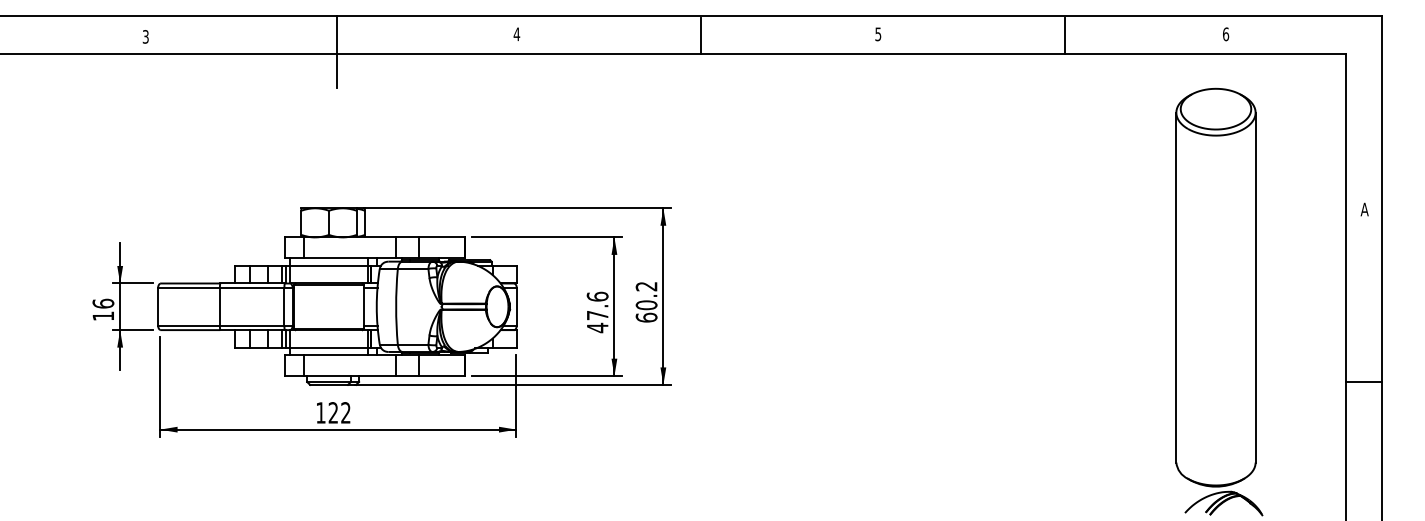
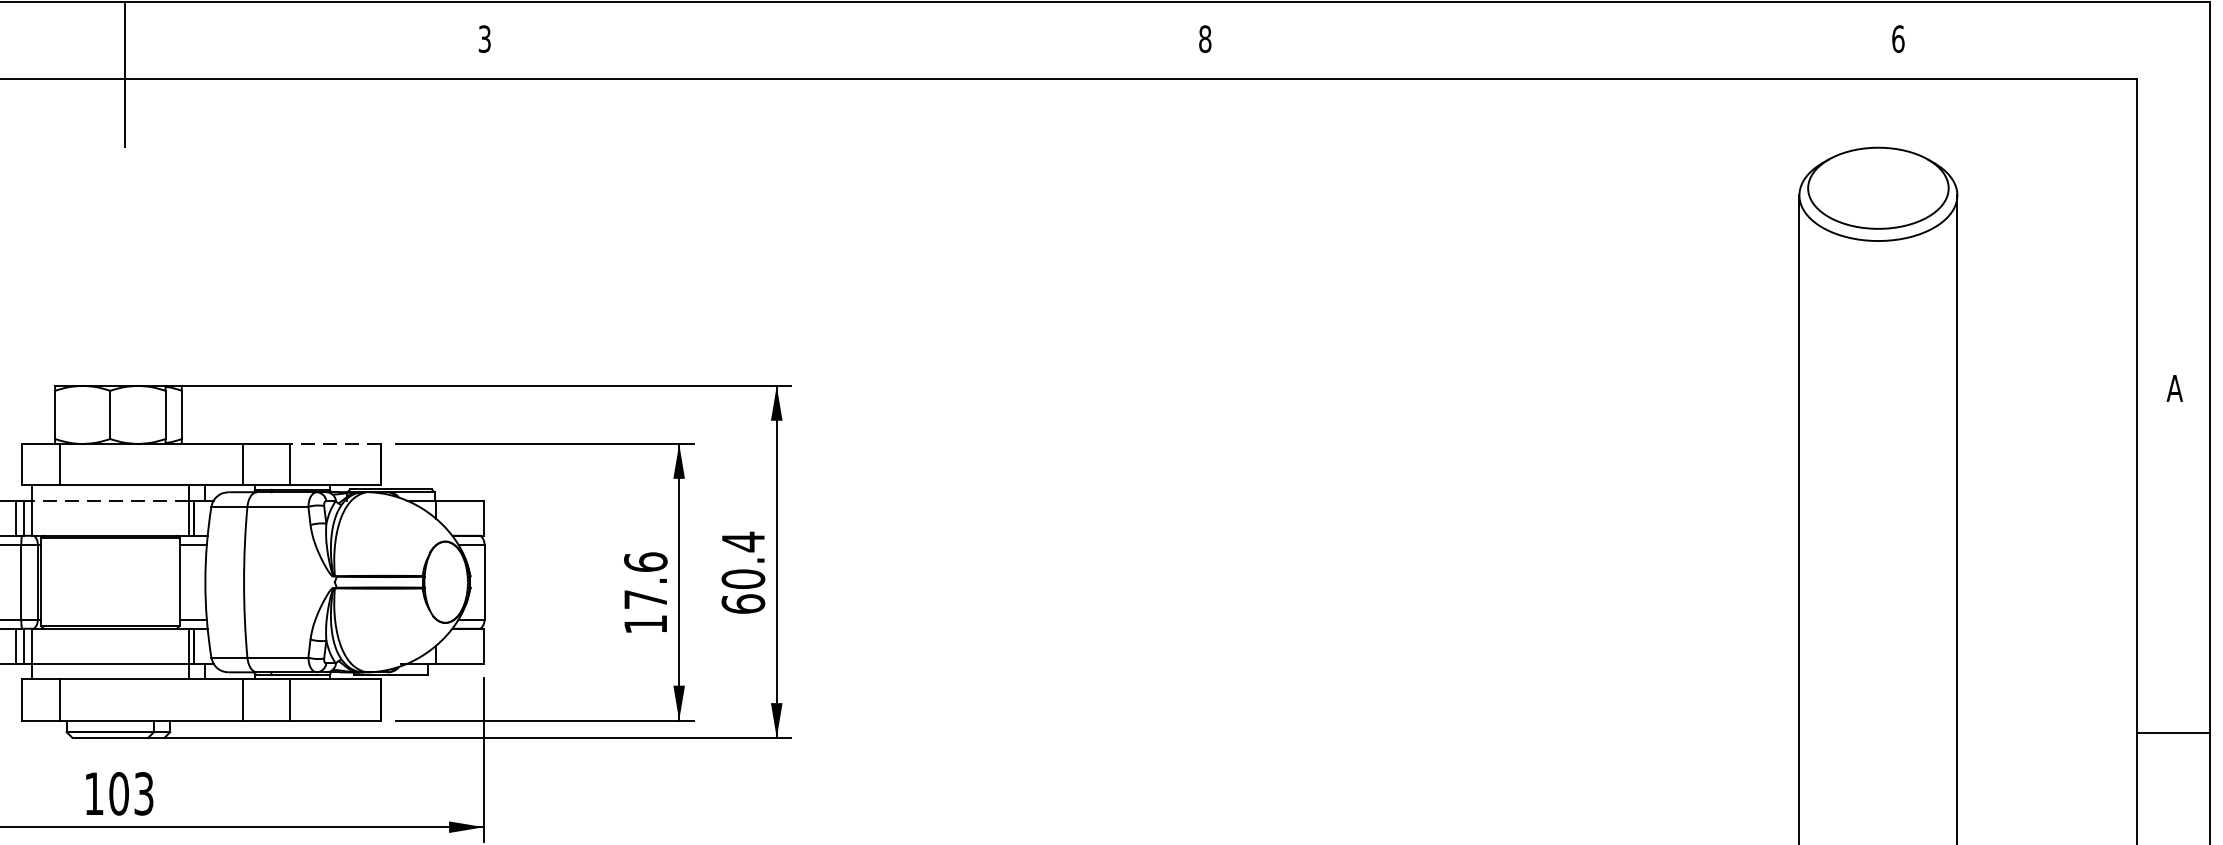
text: (516, 34) -> (483, 39), 4 -> 3
text: (878, 34) -> (1205, 39), 5 -> 8
line: (700, 35) -> (850, 41), removed
line: (1065, 35) -> (1578, 41), removed
line: (441, 237) -> (334, 444), solid -> dashed
line: (328, 266) -> (109, 501), solid -> dashed
text: (646, 286) -> (743, 541), 60.2 -> 60.4
text: (597, 327) -> (645, 623), 47.6 -> 17.6
text: (339, 412) -> (131, 792), 122 -> 103

